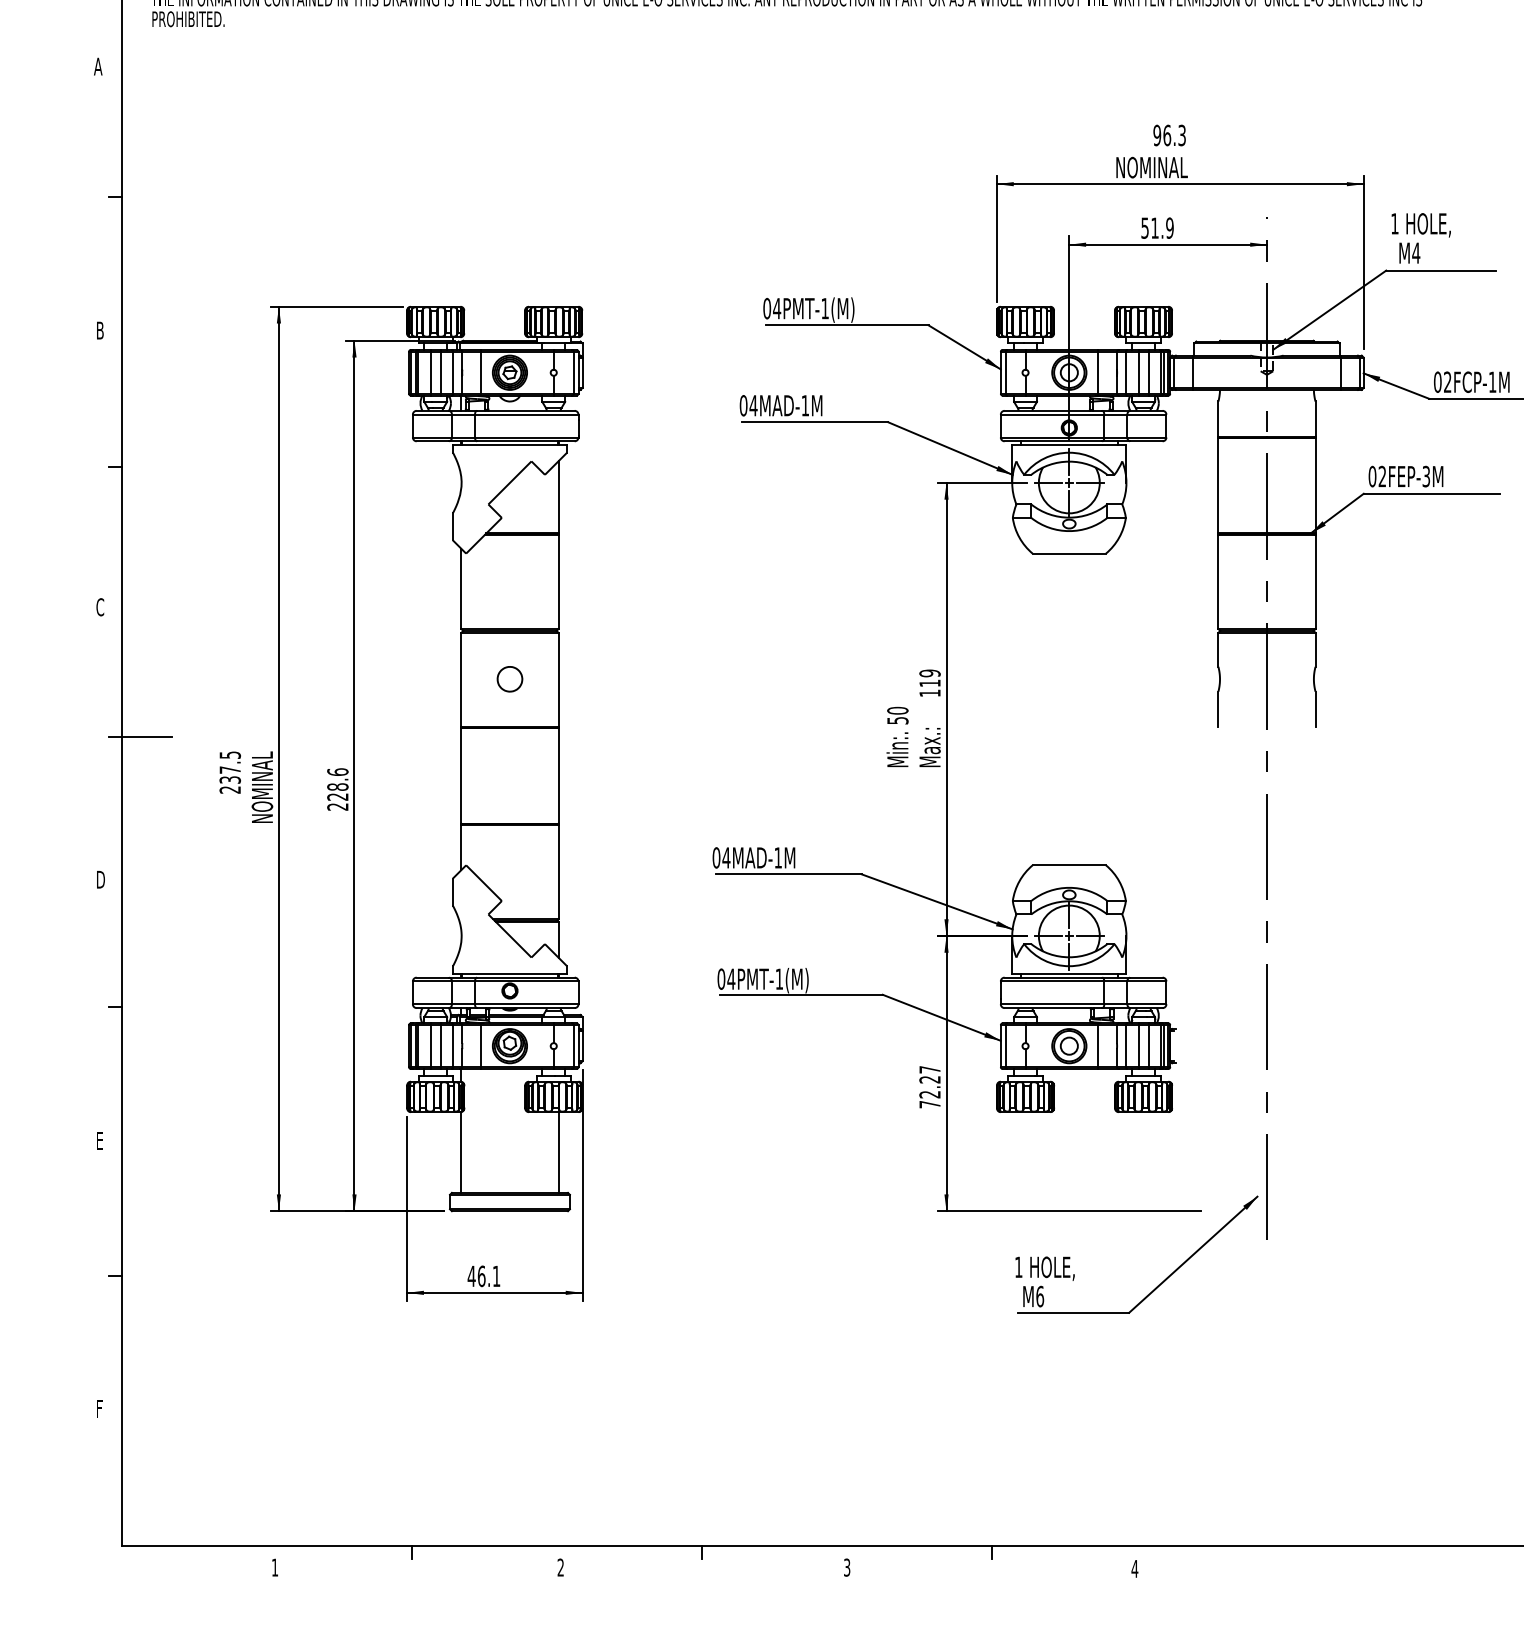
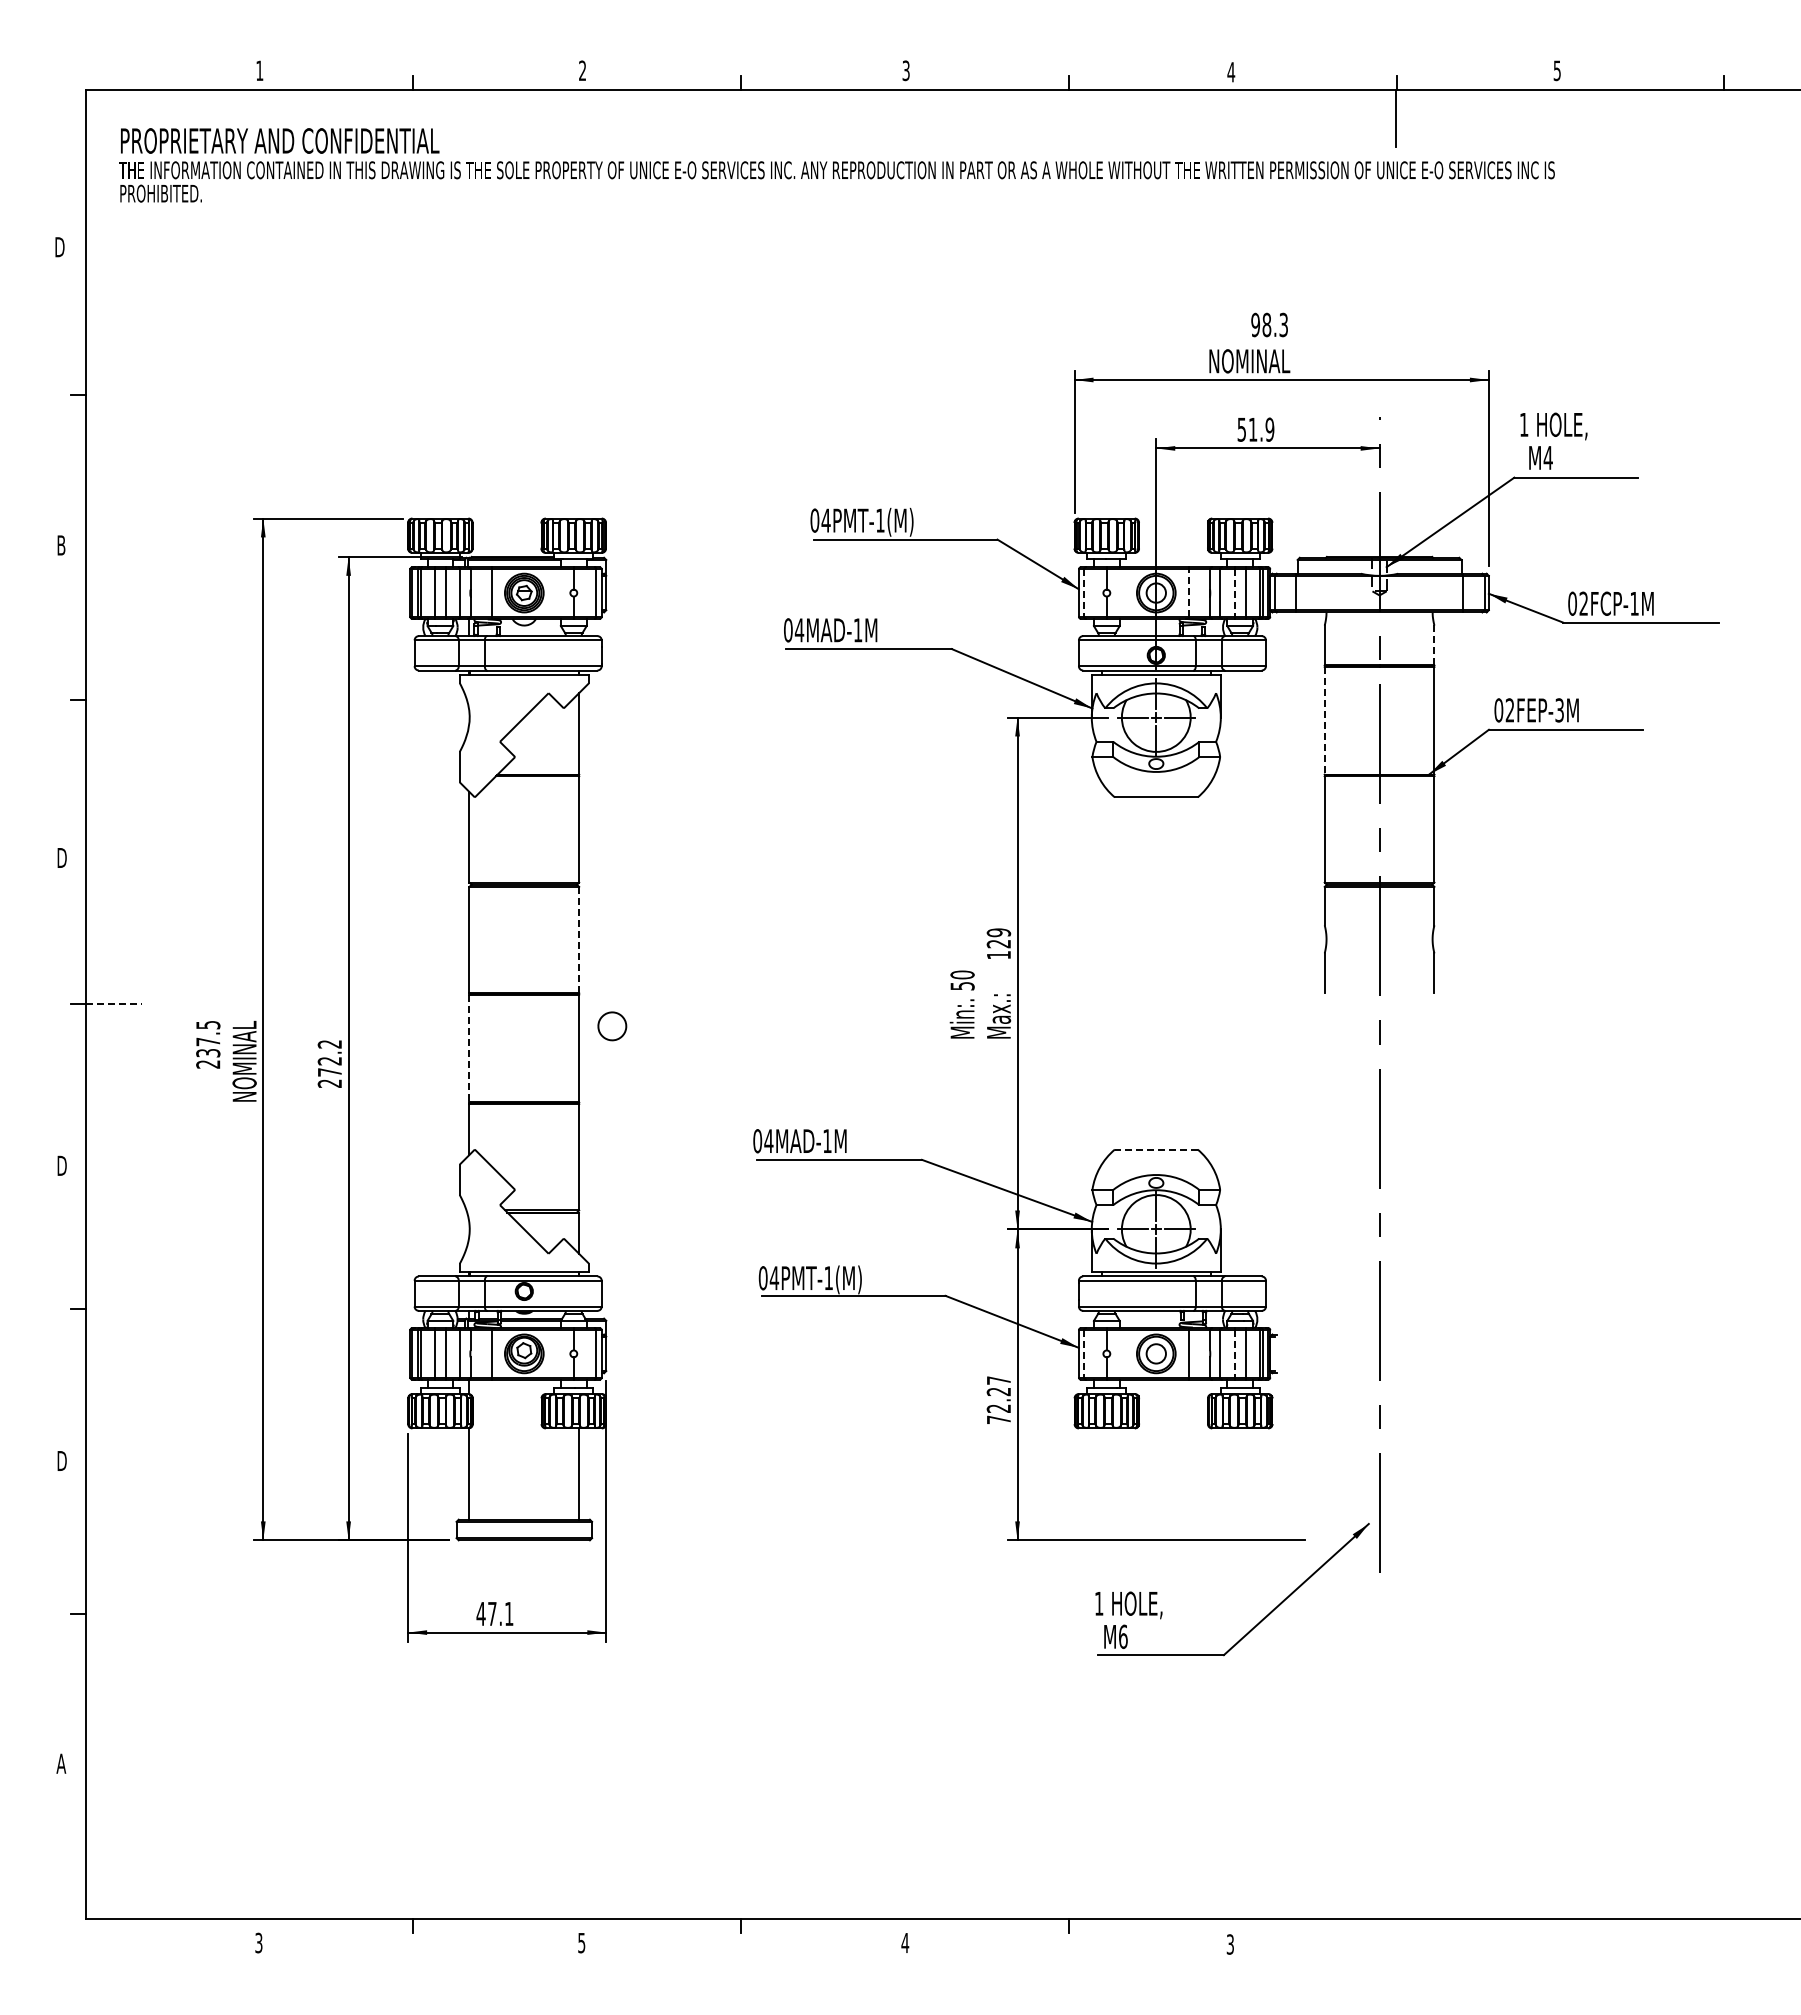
text: (98, 66) -> (59, 247), A -> D
text: (1166, 135) -> (1266, 324), 96.3 -> 98.3
line: (1005, 373) -> (1084, 593), solid -> dashed
line: (1097, 373) -> (1188, 593), solid -> dashed
line: (1138, 373) -> (1234, 593), solid -> dashed
line: (1315, 419) -> (1434, 645), solid -> dashed
line: (1218, 485) -> (1324, 720), solid -> dashed
text: (100, 606) -> (61, 857), C -> D
part: (510, 679) -> (612, 1026), moved
line: (558, 679) -> (579, 939), solid -> dashed
text: (929, 683) -> (998, 944), 119 -> 129
line: (147, 736) -> (114, 1004), solid -> dashed
line: (461, 775) -> (469, 1048), solid -> dashed
text: (337, 783) -> (329, 1057), 228.6 -> 272.2
line: (1068, 865) -> (1155, 1149), solid -> dashed
line: (1005, 1045) -> (1084, 1353), solid -> dashed
line: (1138, 1045) -> (1234, 1353), solid -> dashed
text: (100, 1140) -> (61, 1460), E -> D
text: (481, 1275) -> (492, 1613), 46.1 -> 47.1
text: (100, 1408) -> (61, 1763), F -> A
text: (274, 1567) -> (258, 1942), 1 -> 3
text: (560, 1567) -> (581, 1942), 2 -> 5
text: (847, 1567) -> (905, 1942), 3 -> 4
text: (1135, 1568) -> (1230, 1944), 4 -> 3

